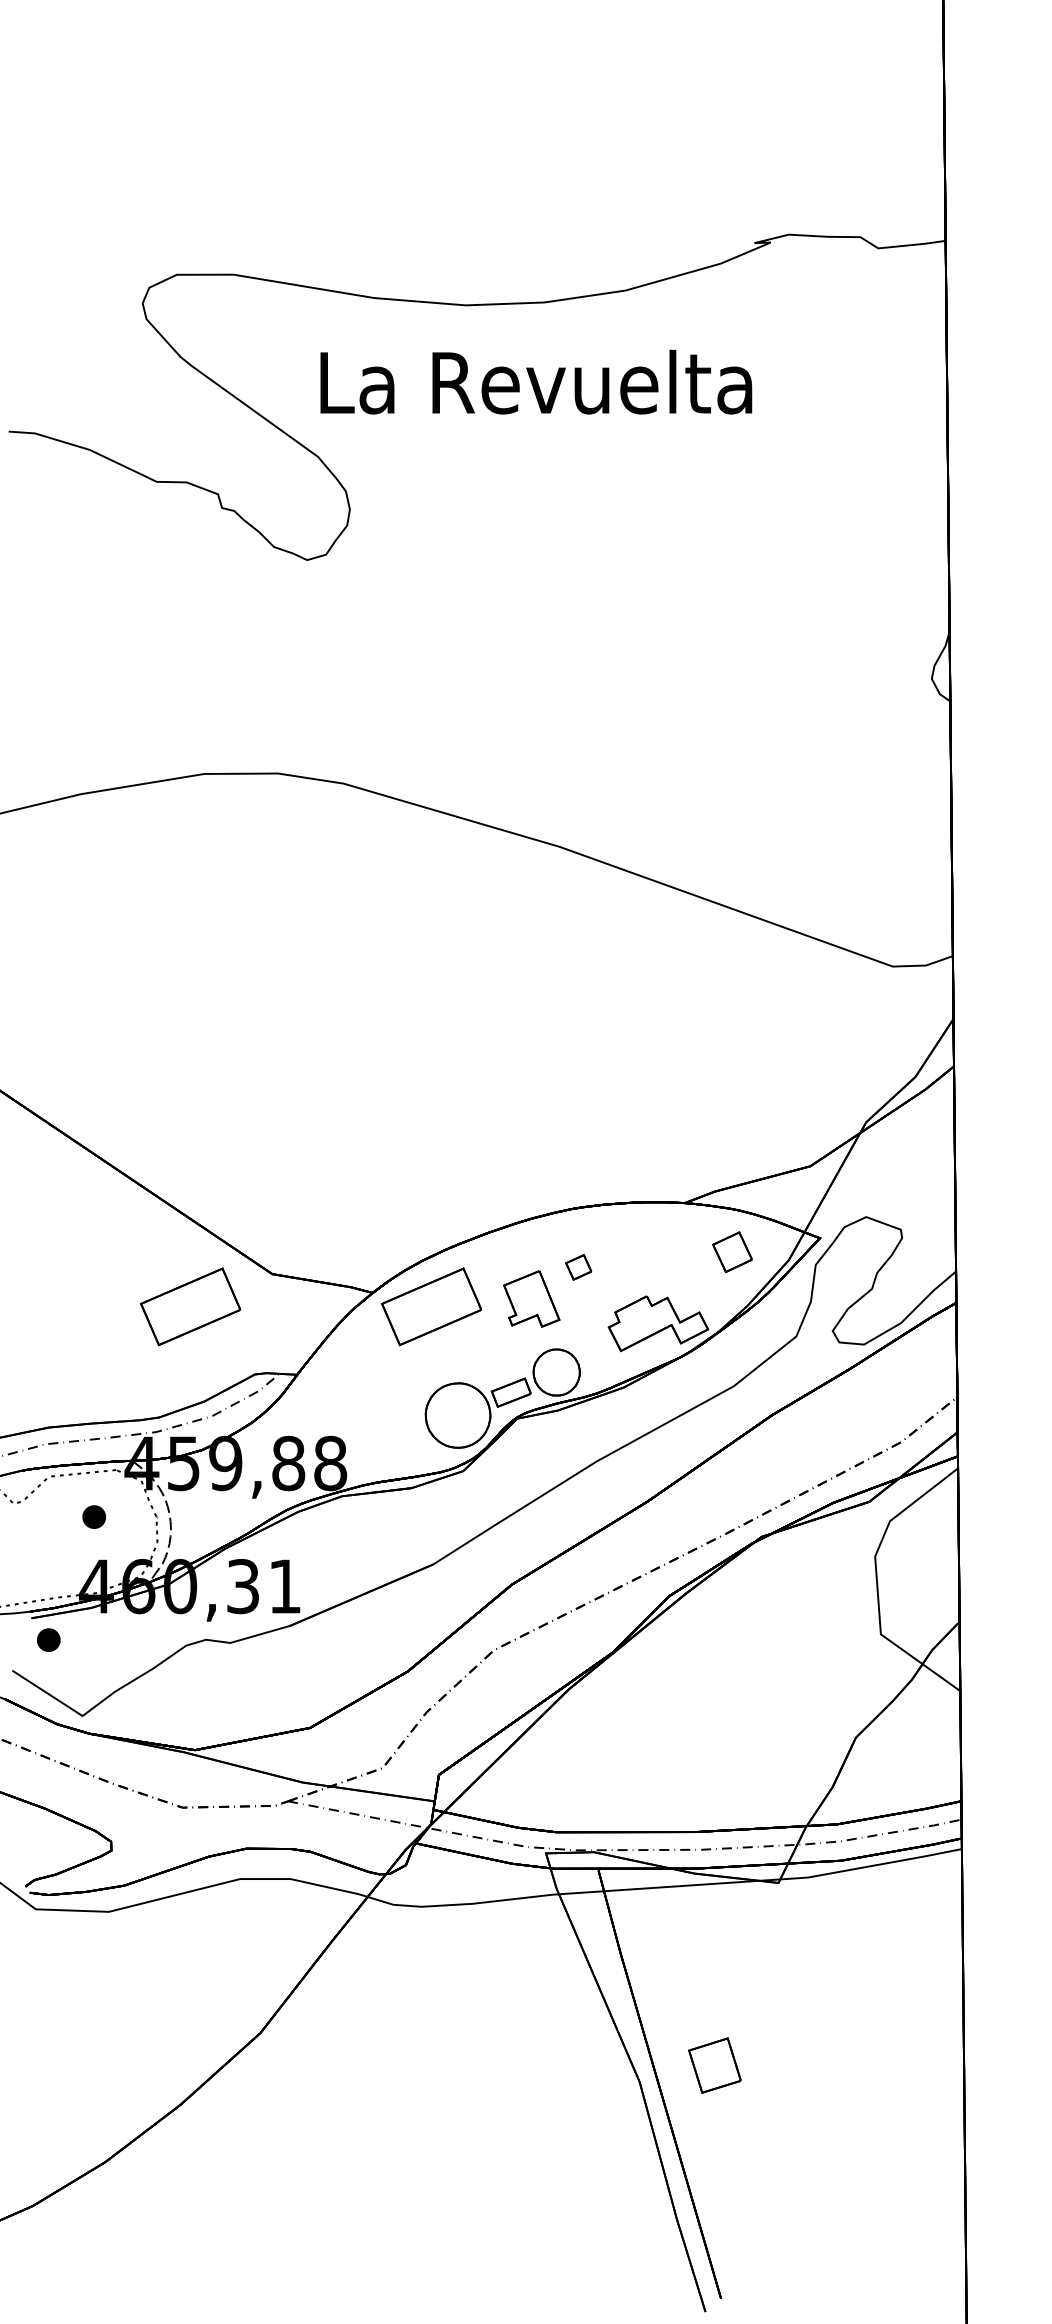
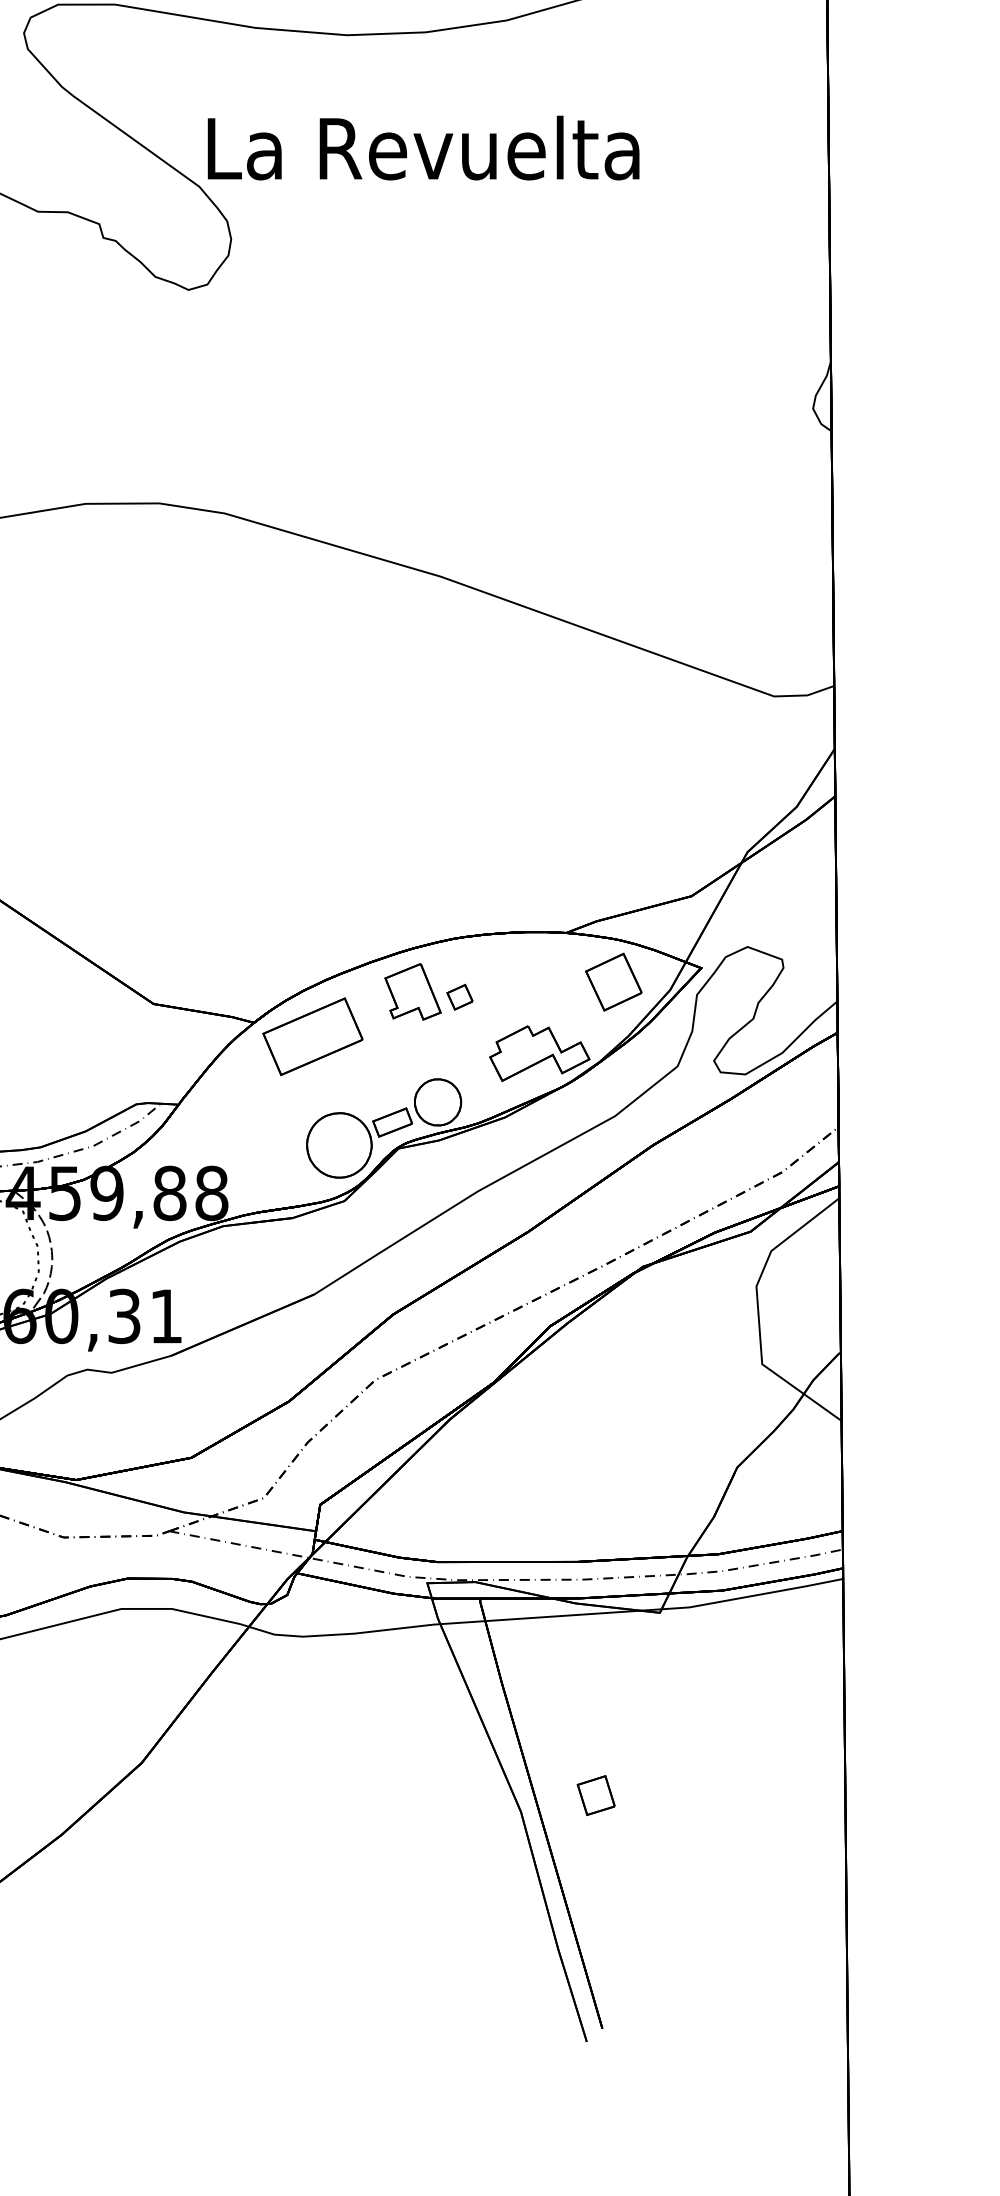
text: (536, 381) -> (423, 147), moved
part: (732, 1251) -> (613, 981), size x1.43
part: (531, 1298) -> (412, 991), moved
part: (190, 1306) -> (71, 1036), removed
part: (714, 2065) -> (595, 1795), size x0.71

